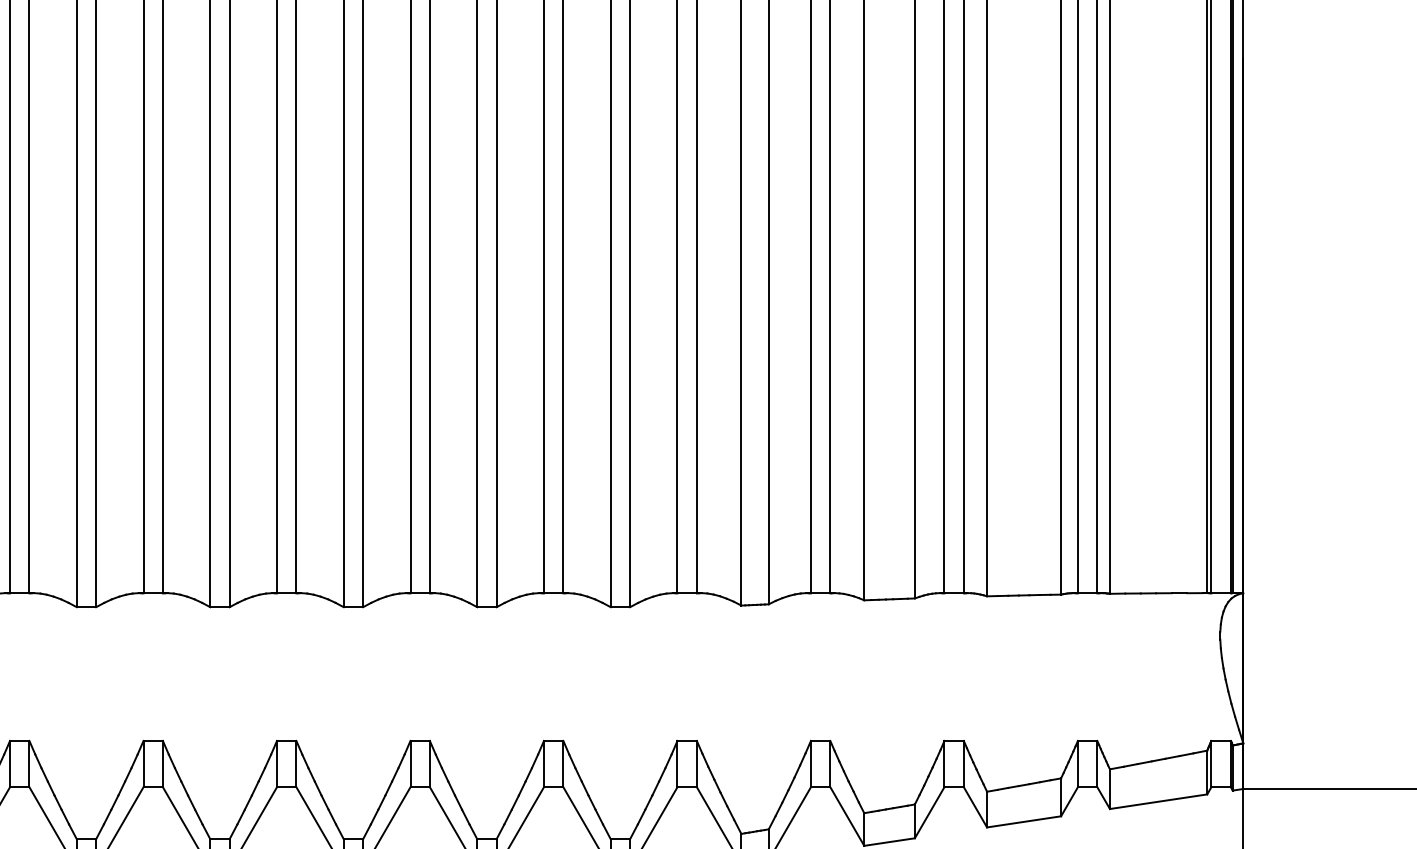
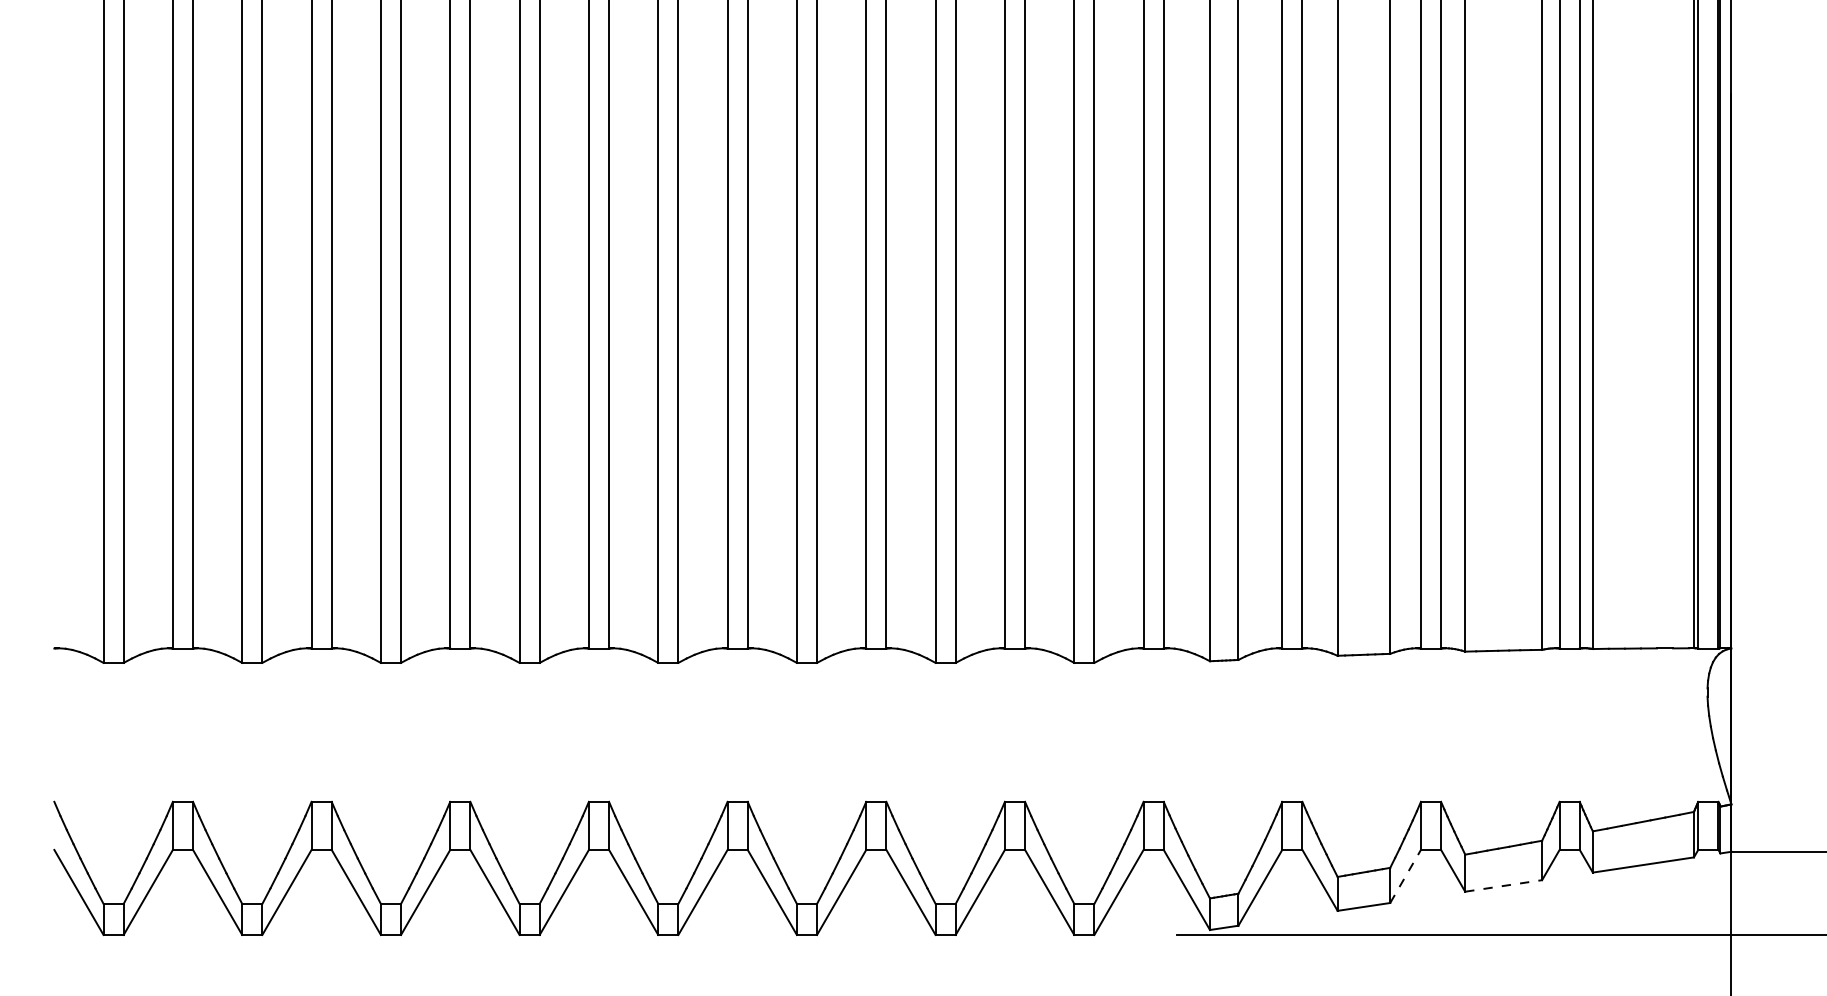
line: (929, 812) -> (1405, 876), solid -> dashed
line: (1023, 821) -> (1503, 885), solid -> dashed

